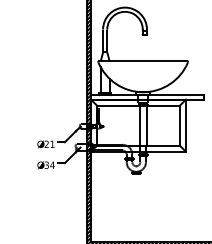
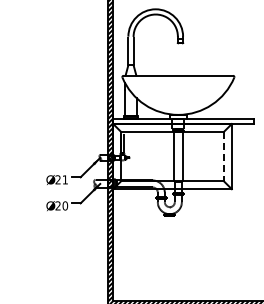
line: (180, 125) -> (224, 156), solid -> dashed
text: (49, 164) -> (61, 205), 34 -> 20

